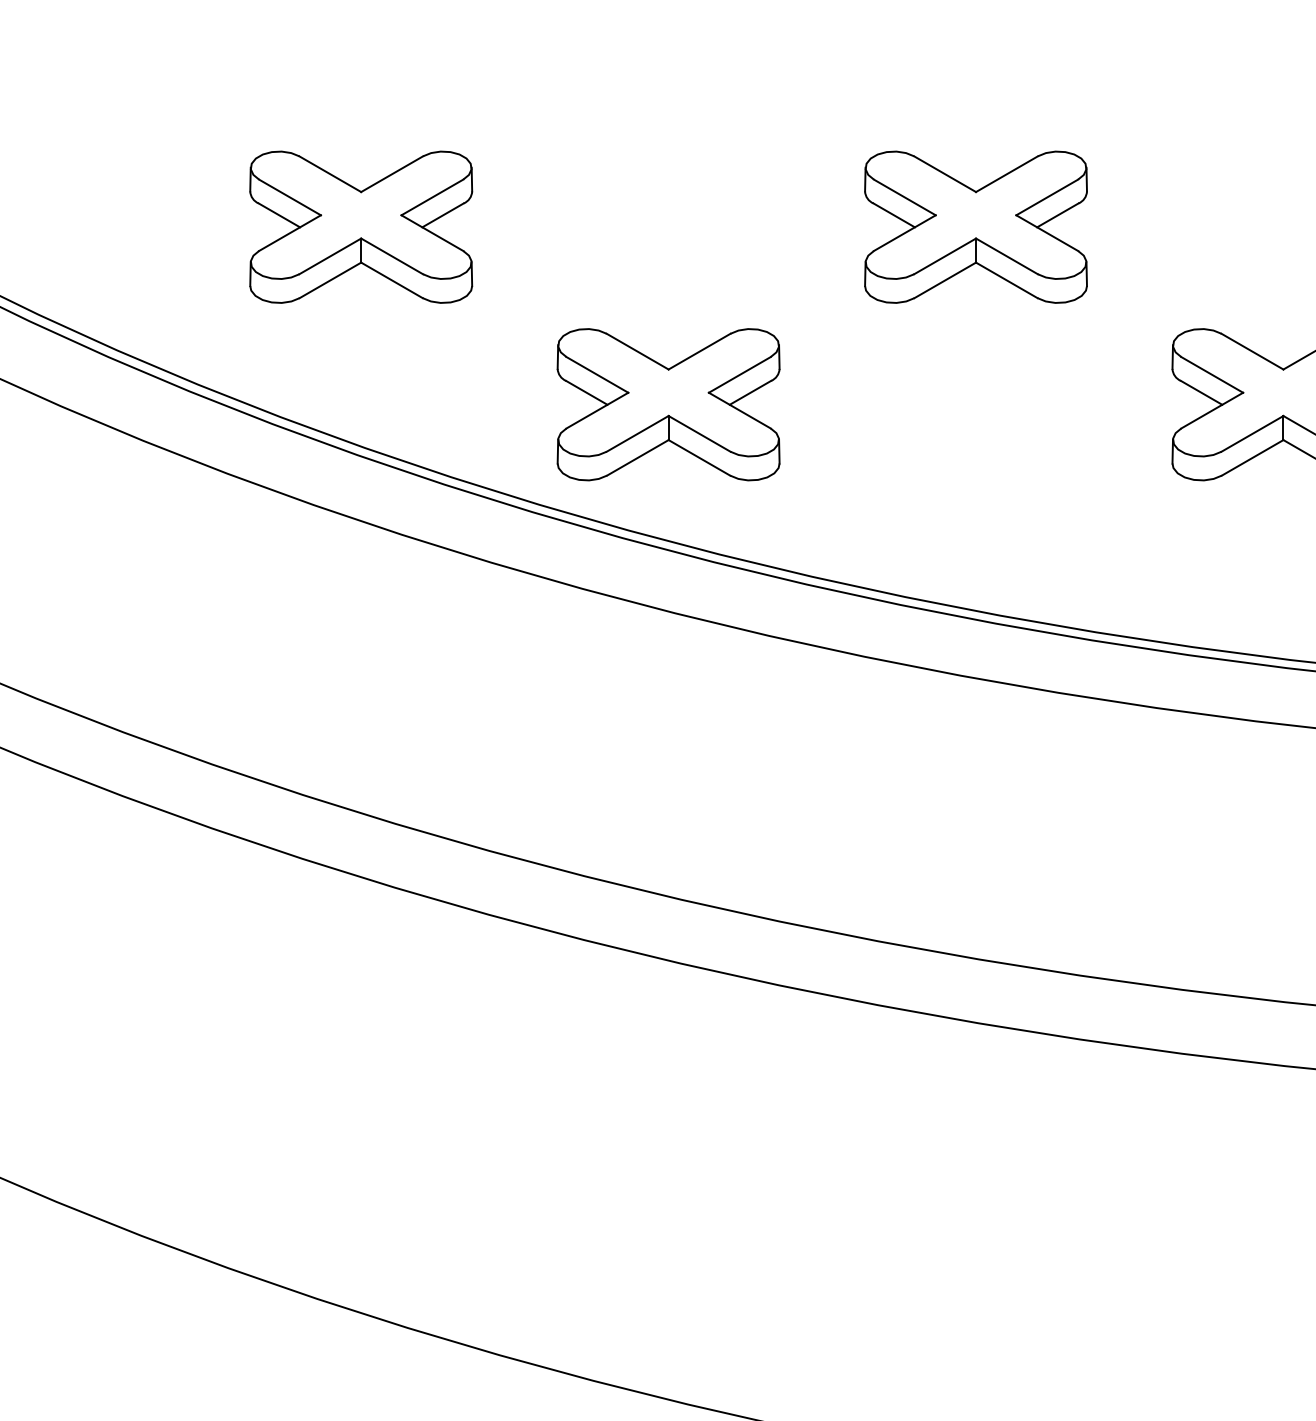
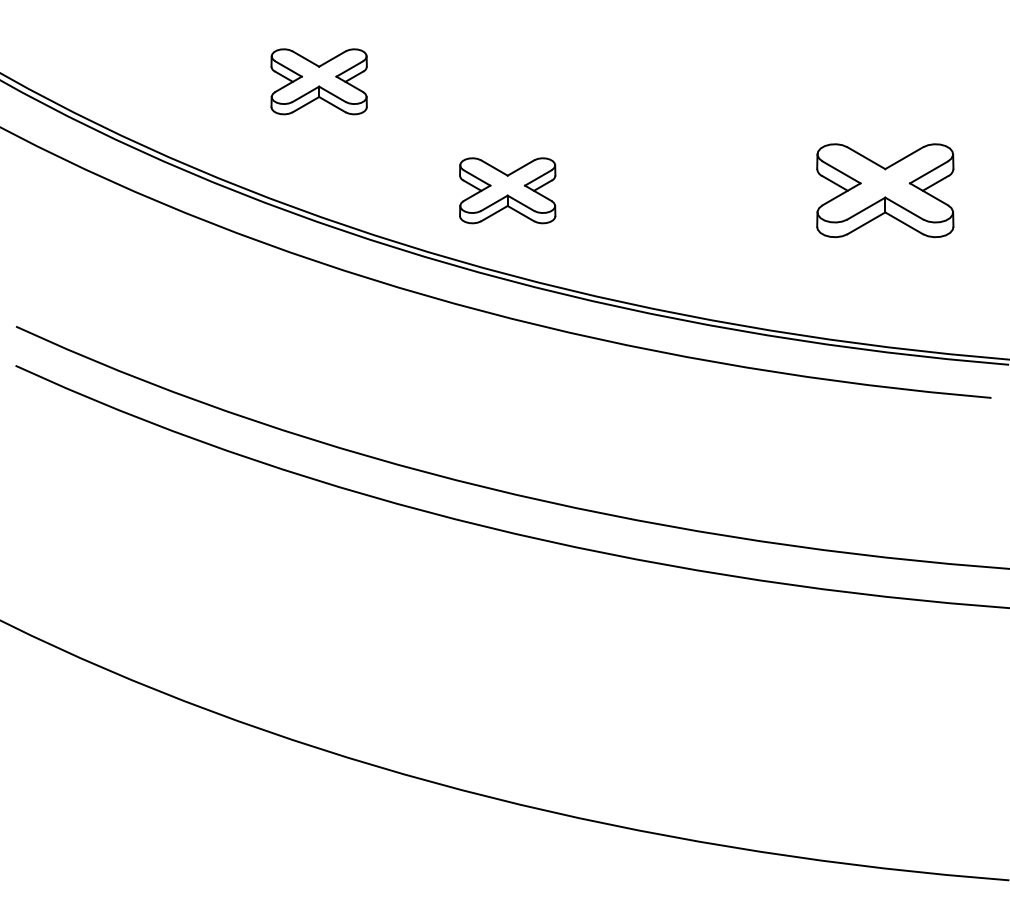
part: (361, 226) -> (319, 81), size x0.7
part: (975, 226) -> (696, 81), removed
part: (668, 404) -> (507, 190), size x0.7

